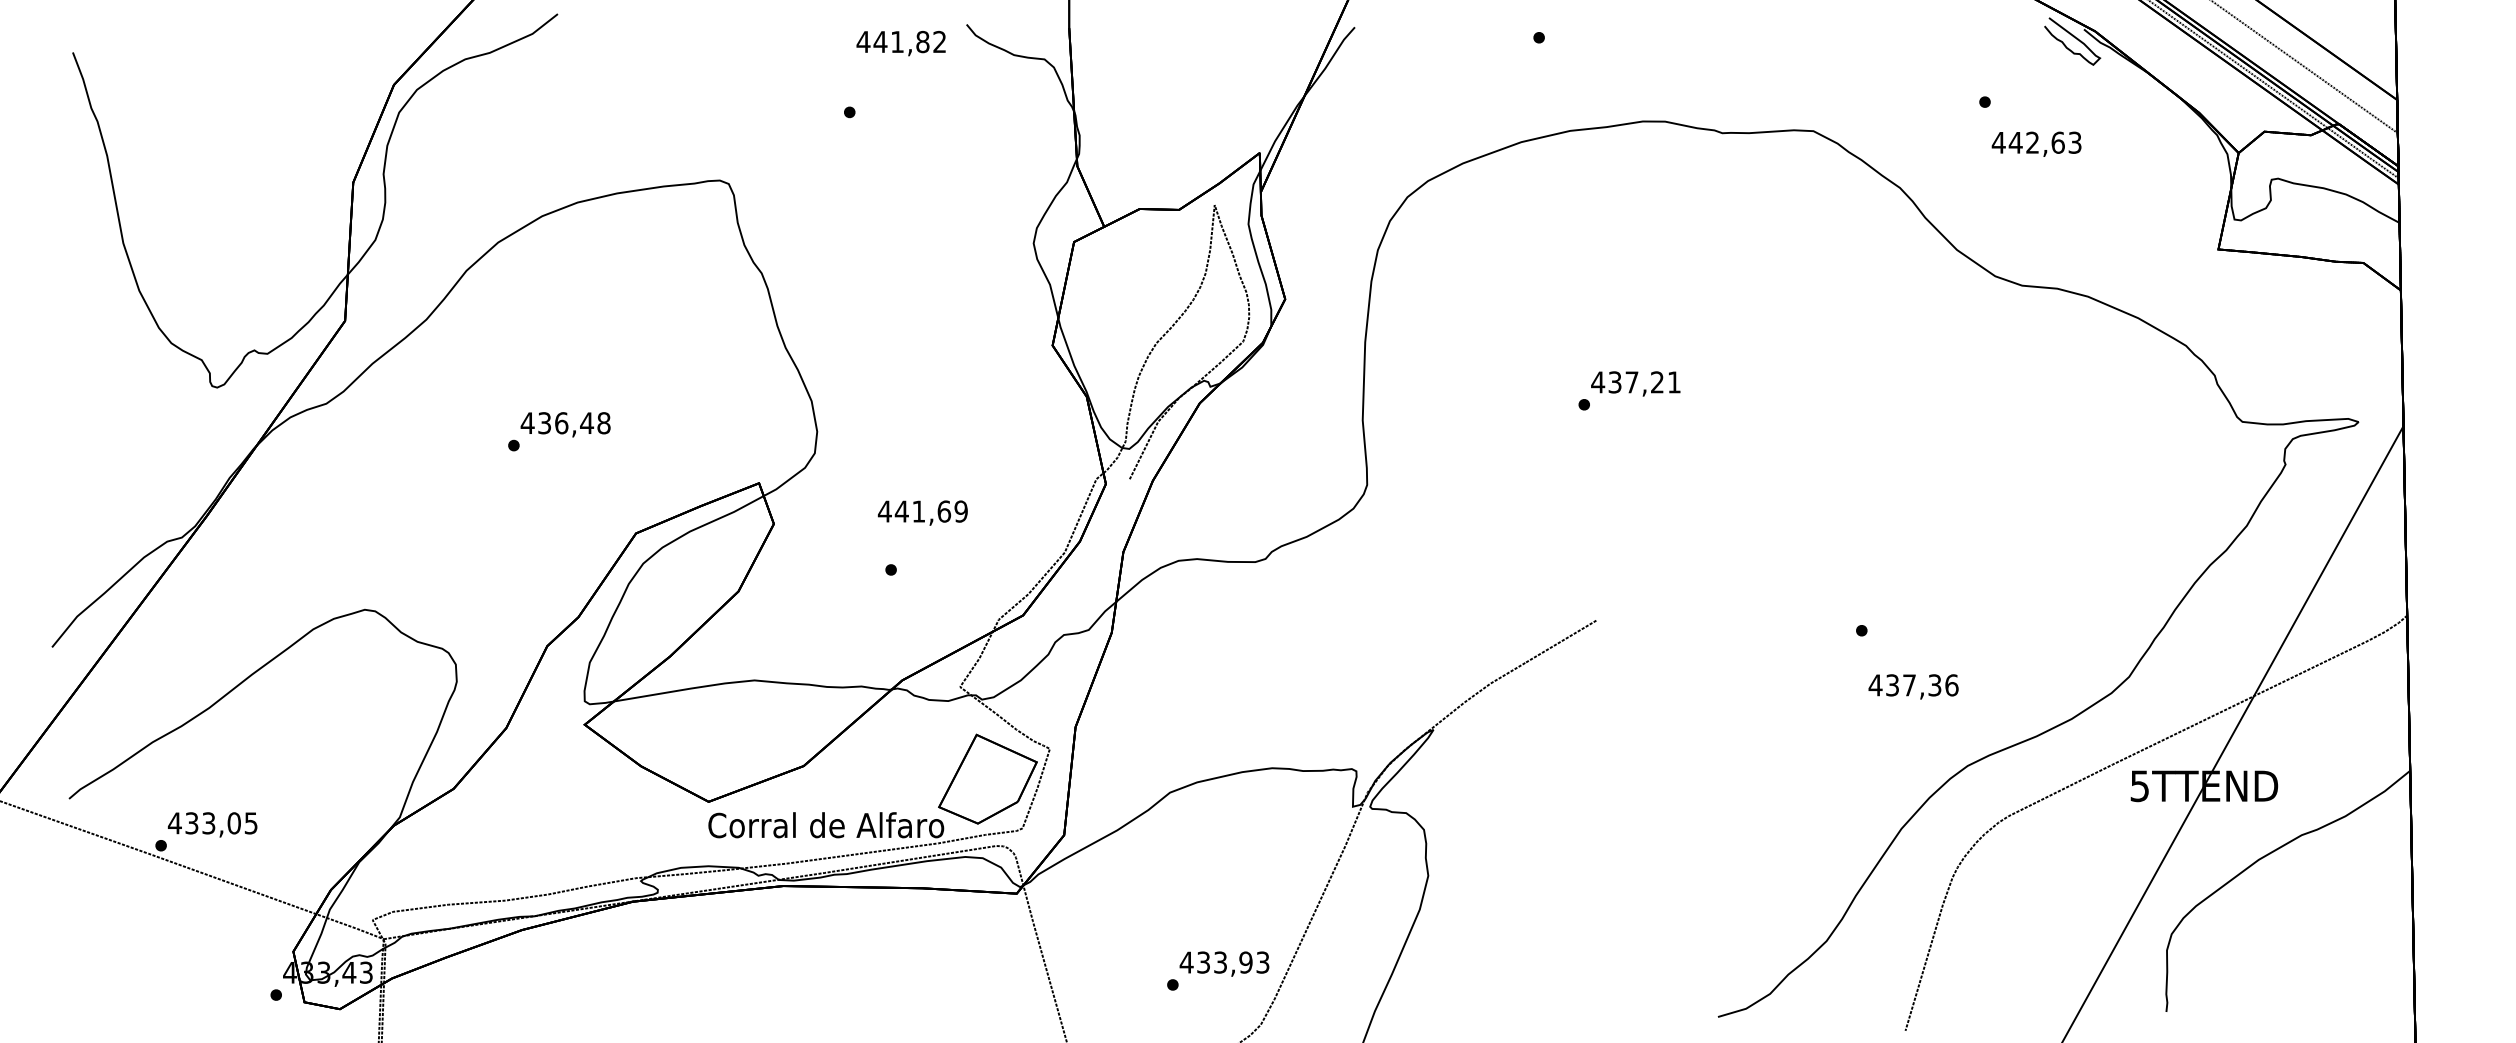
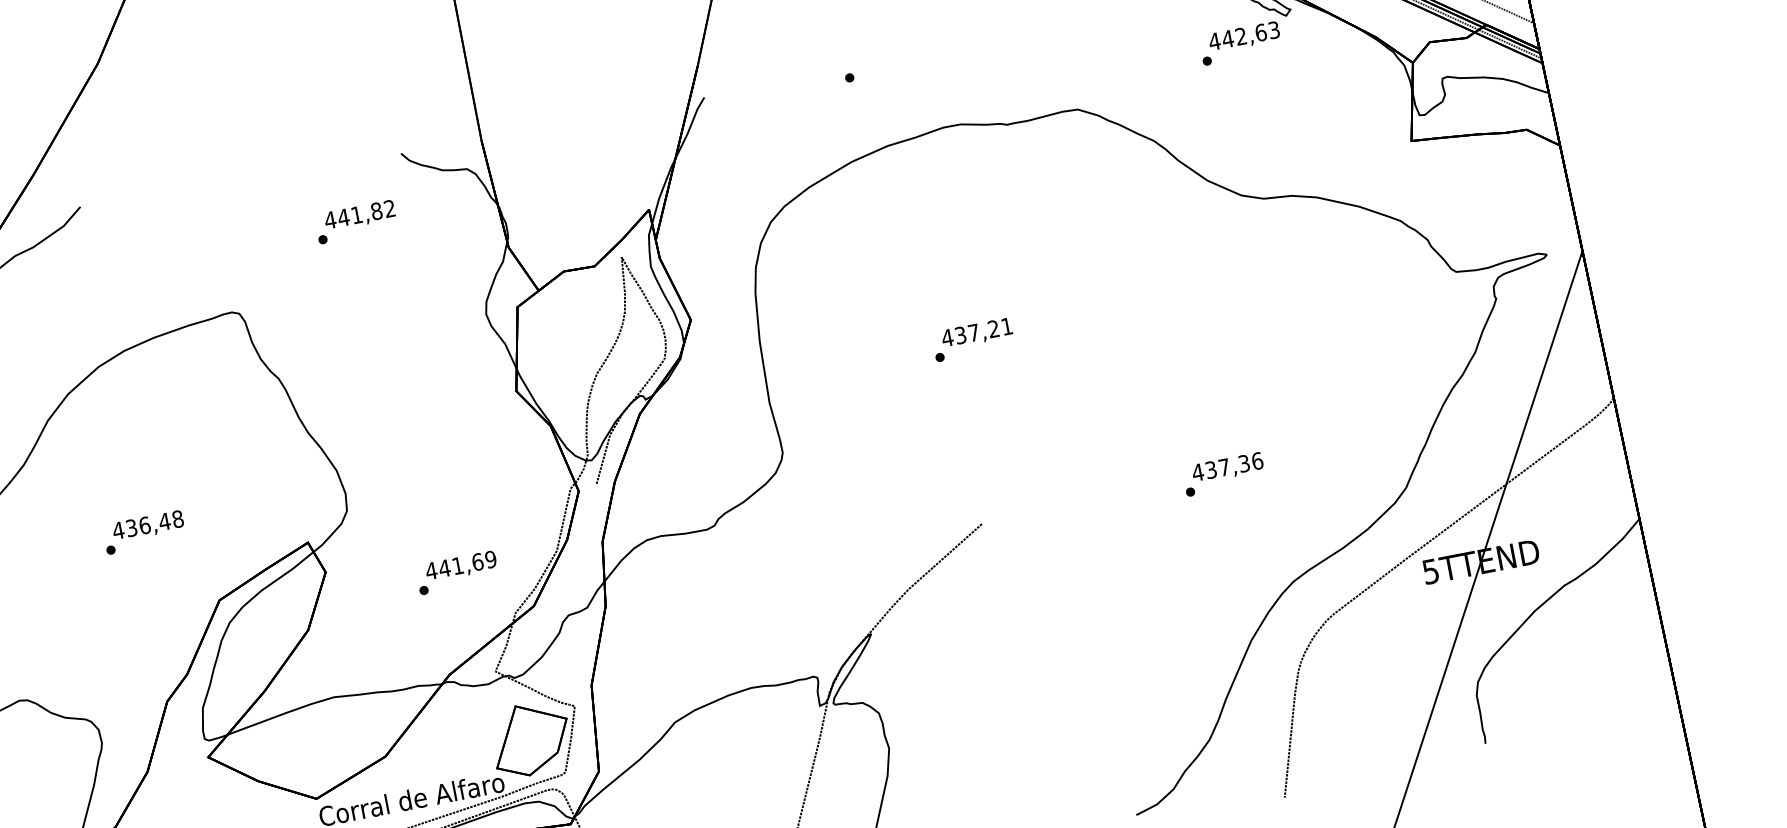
text: (900, 43) -> (359, 215), moved
text: (2036, 143) -> (1244, 36), moved
text: (922, 512) -> (460, 566), moved
text: (1913, 686) -> (1227, 467), moved

